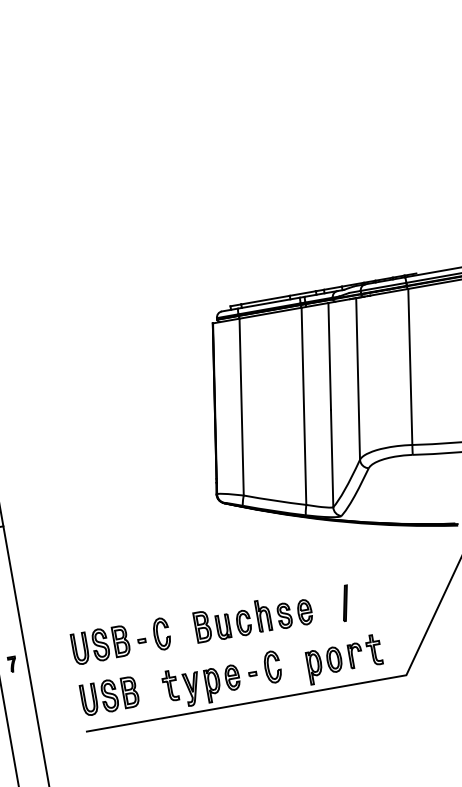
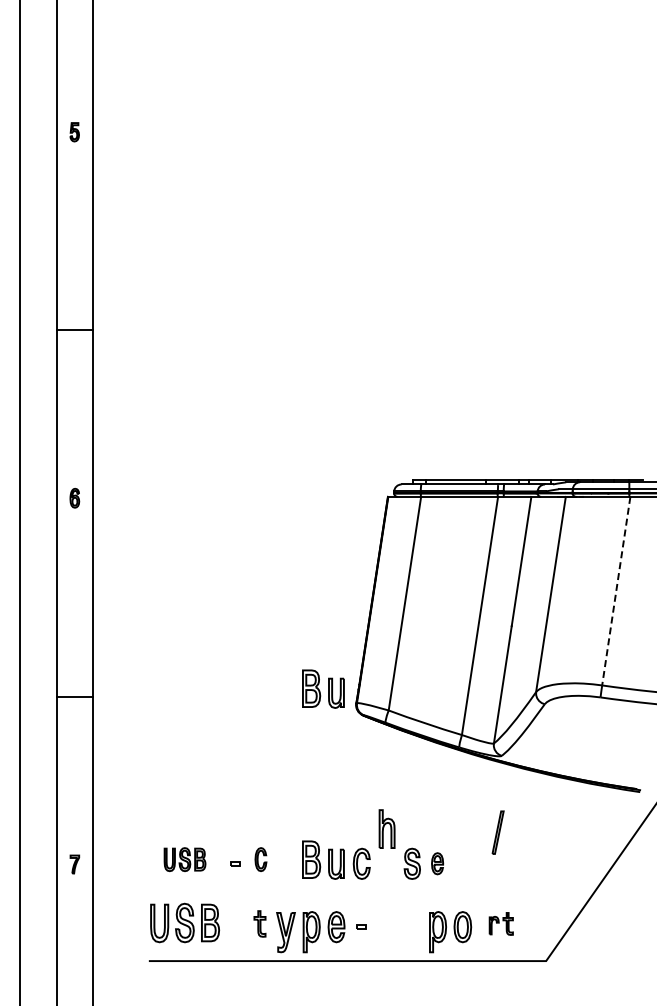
line: (410, 367) -> (616, 591), solid -> dashed
part: (188, 487) -> (323, 688), added
part: (344, 603) -> (497, 832), moved
part: (304, 611) -> (437, 863), size x0.7
part: (263, 615) -> (386, 828), moved
part: (161, 633) -> (260, 859), size x0.6
part: (100, 644) -> (184, 859), size x0.6
part: (365, 651) -> (501, 923), size x0.6
part: (272, 666) -> (387, 922), removed
part: (169, 685) -> (259, 923), size x0.7

